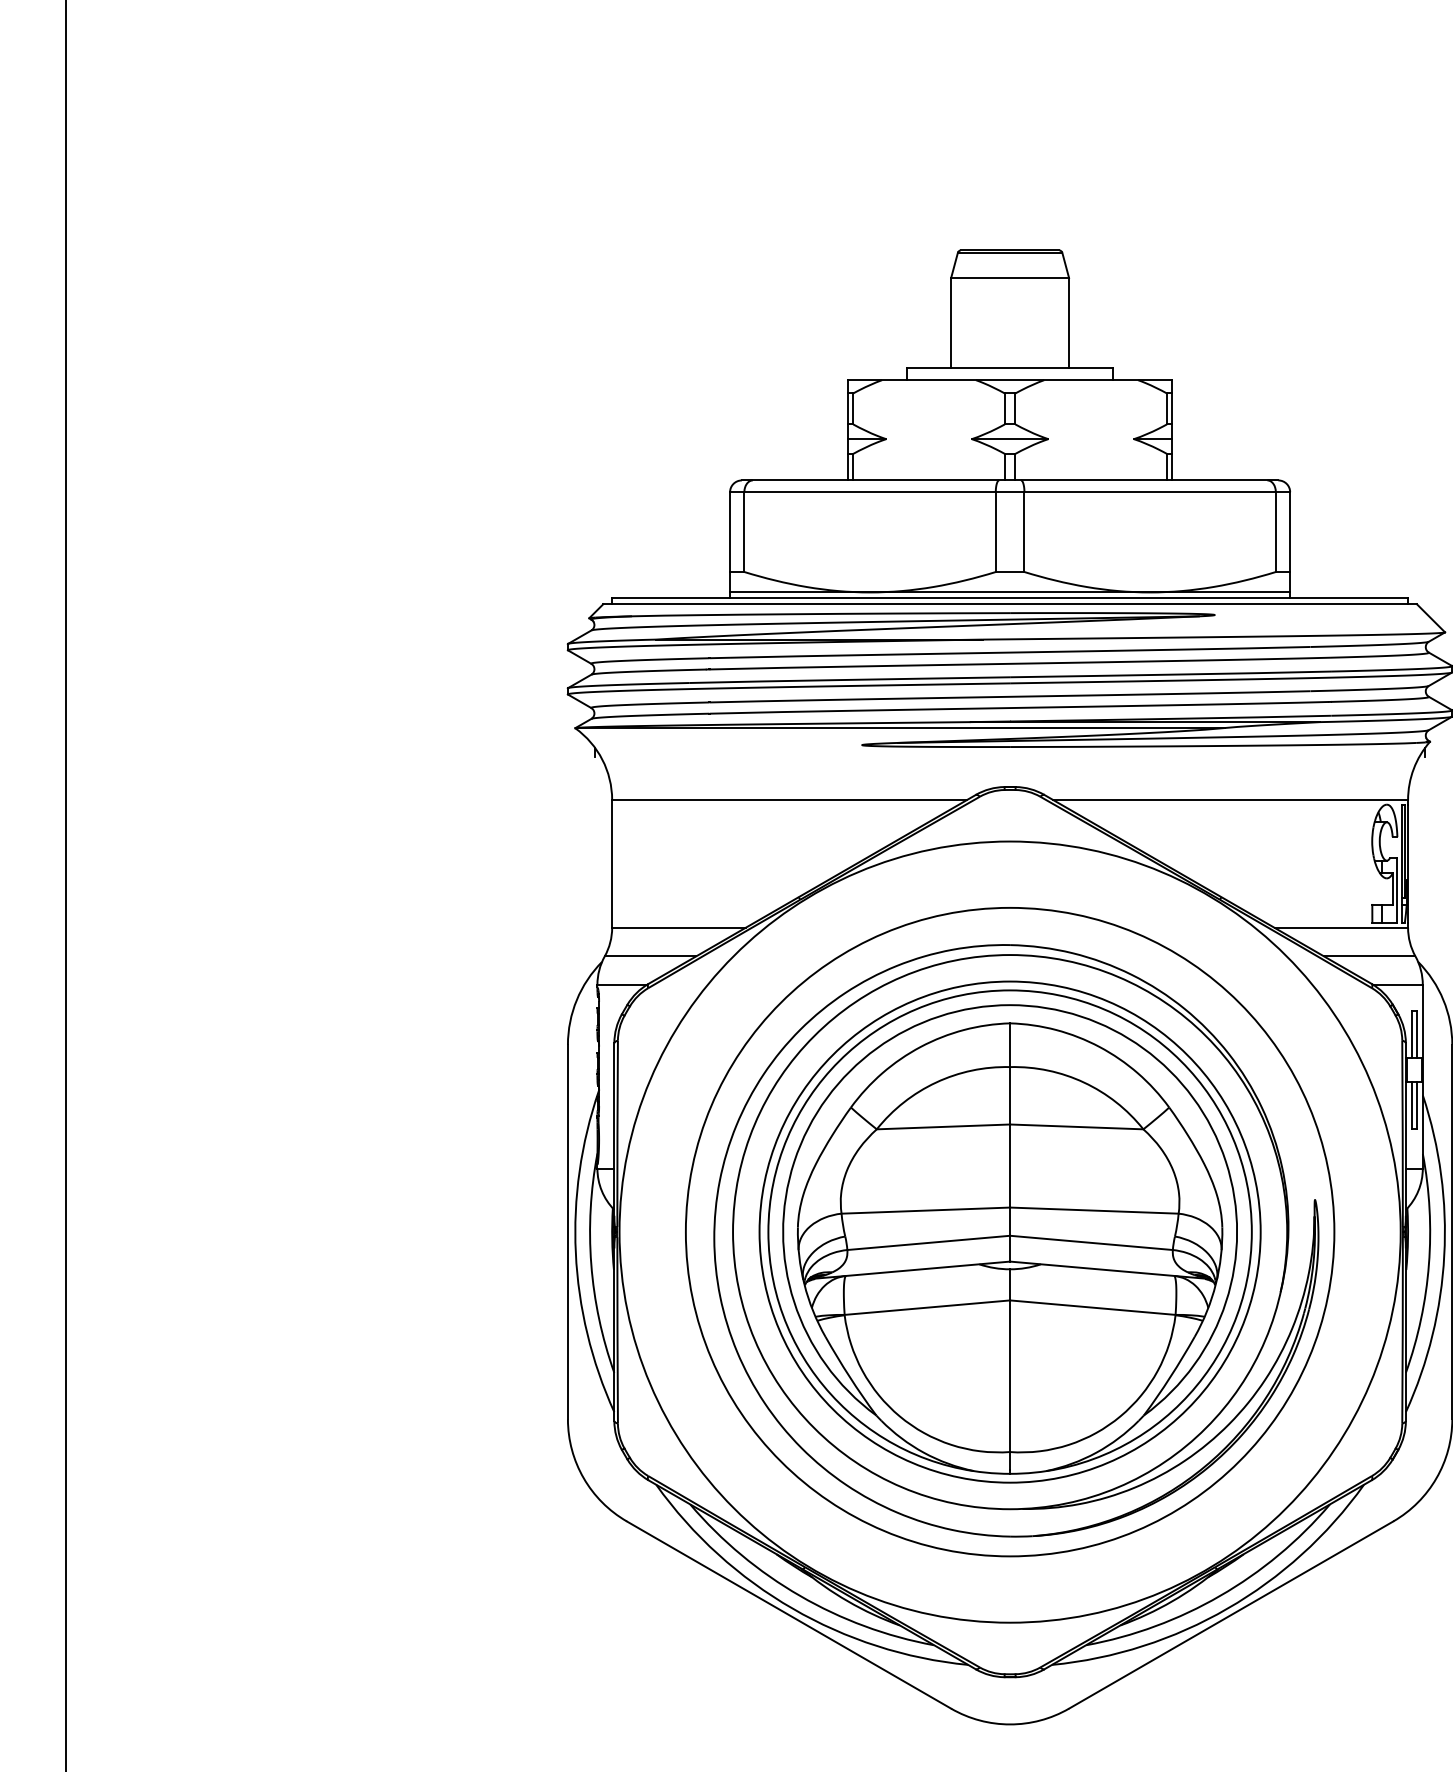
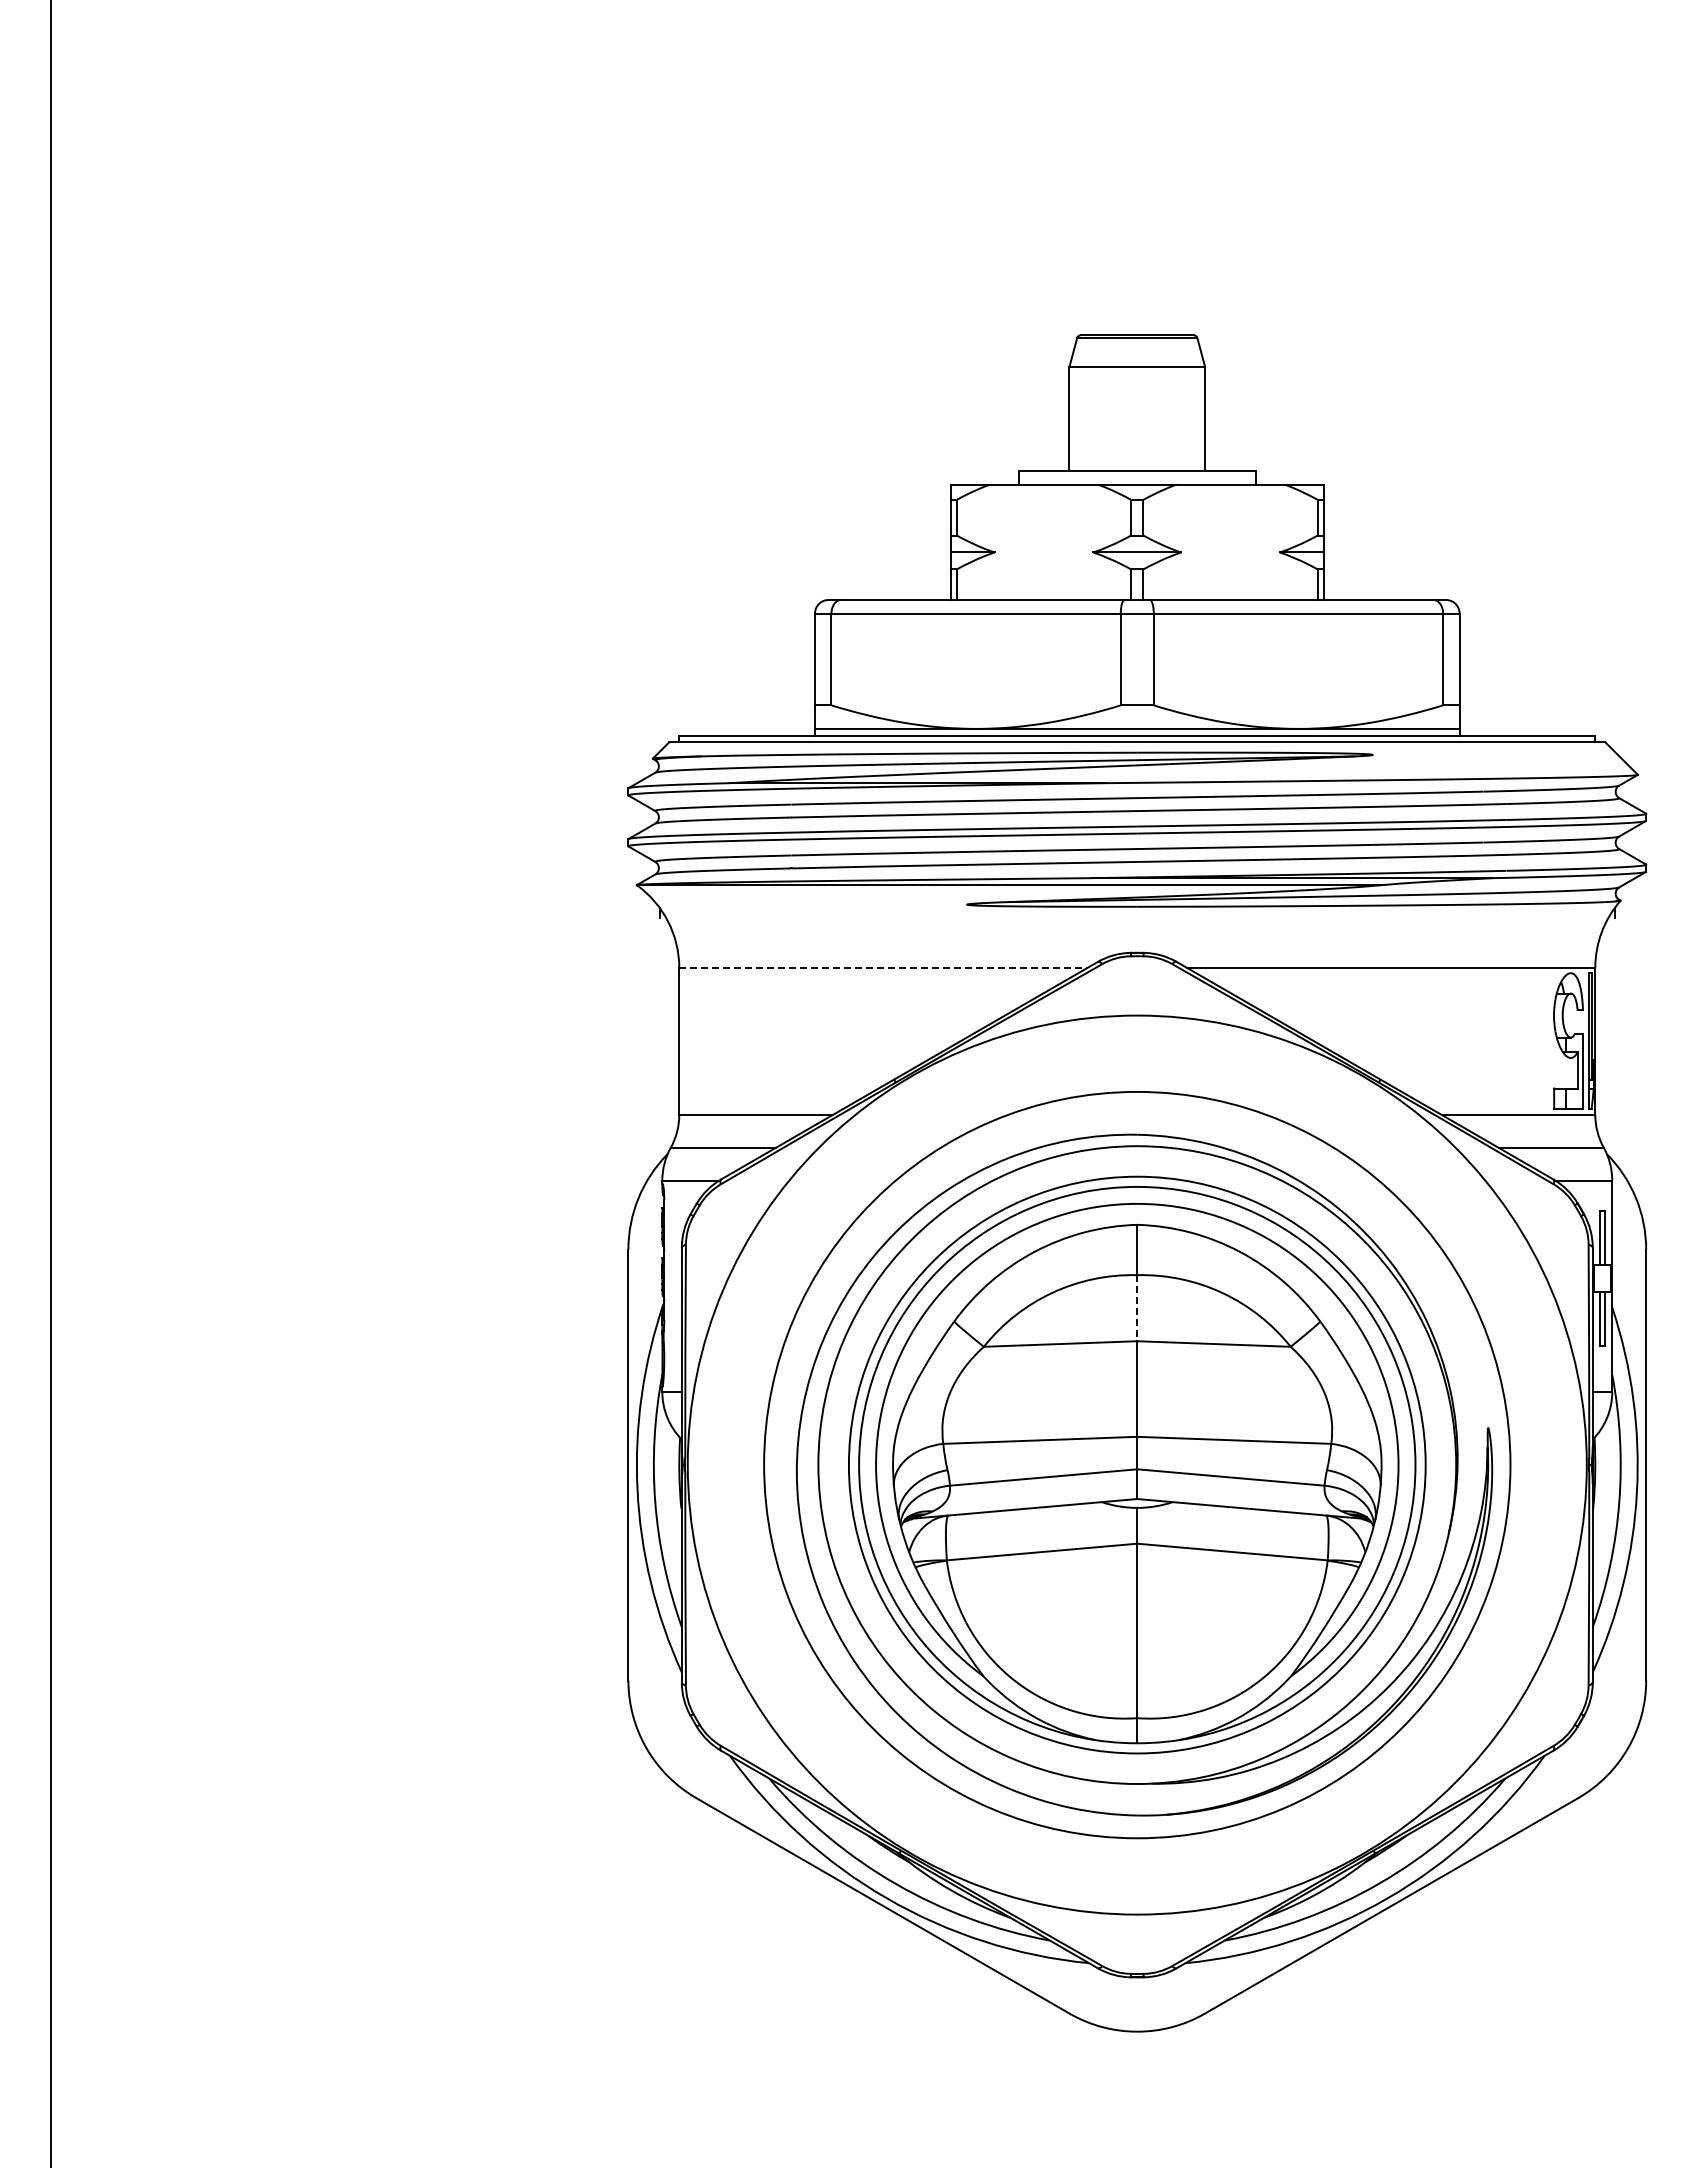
line: (789, 799) -> (883, 967), solid -> dashed
line: (1010, 1096) -> (1137, 1308), solid -> dashed

